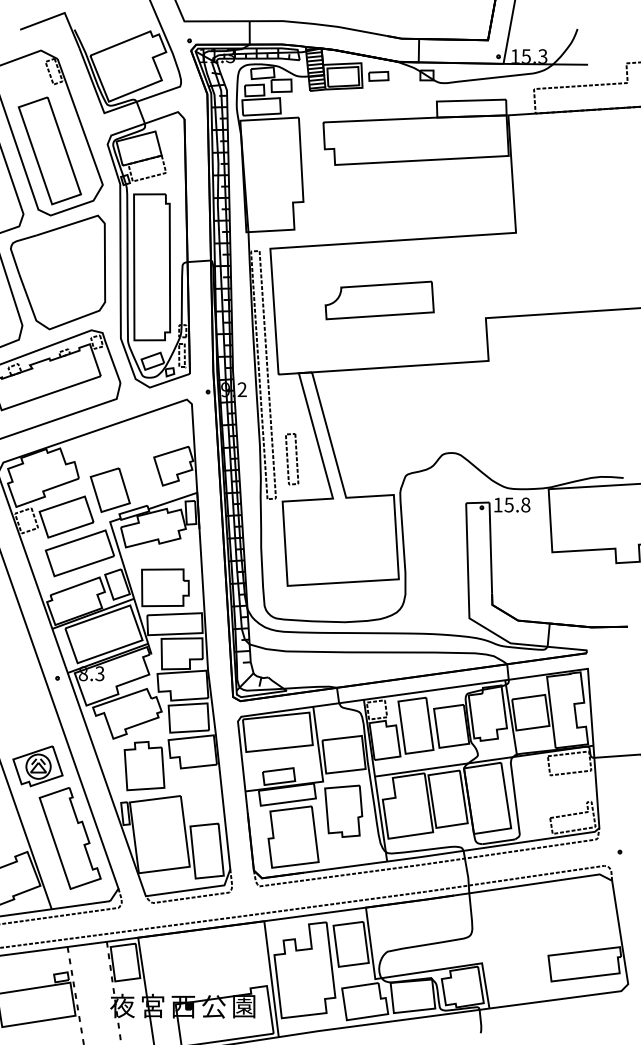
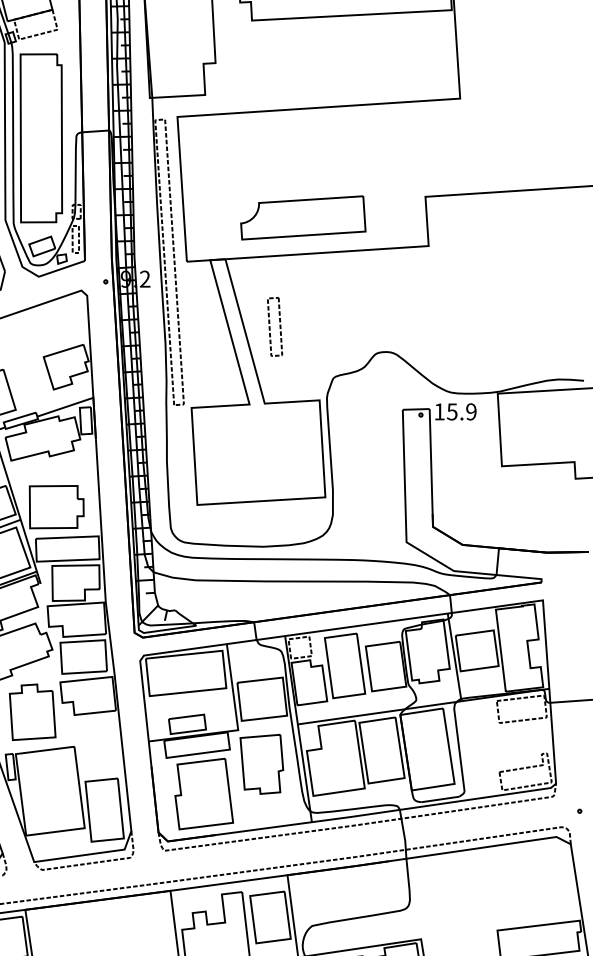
part: (379, 300) -> (303, 217), moved
part: (292, 459) -> (275, 327), moved
text: (525, 504) -> (471, 411), 15.8 -> 15.9

